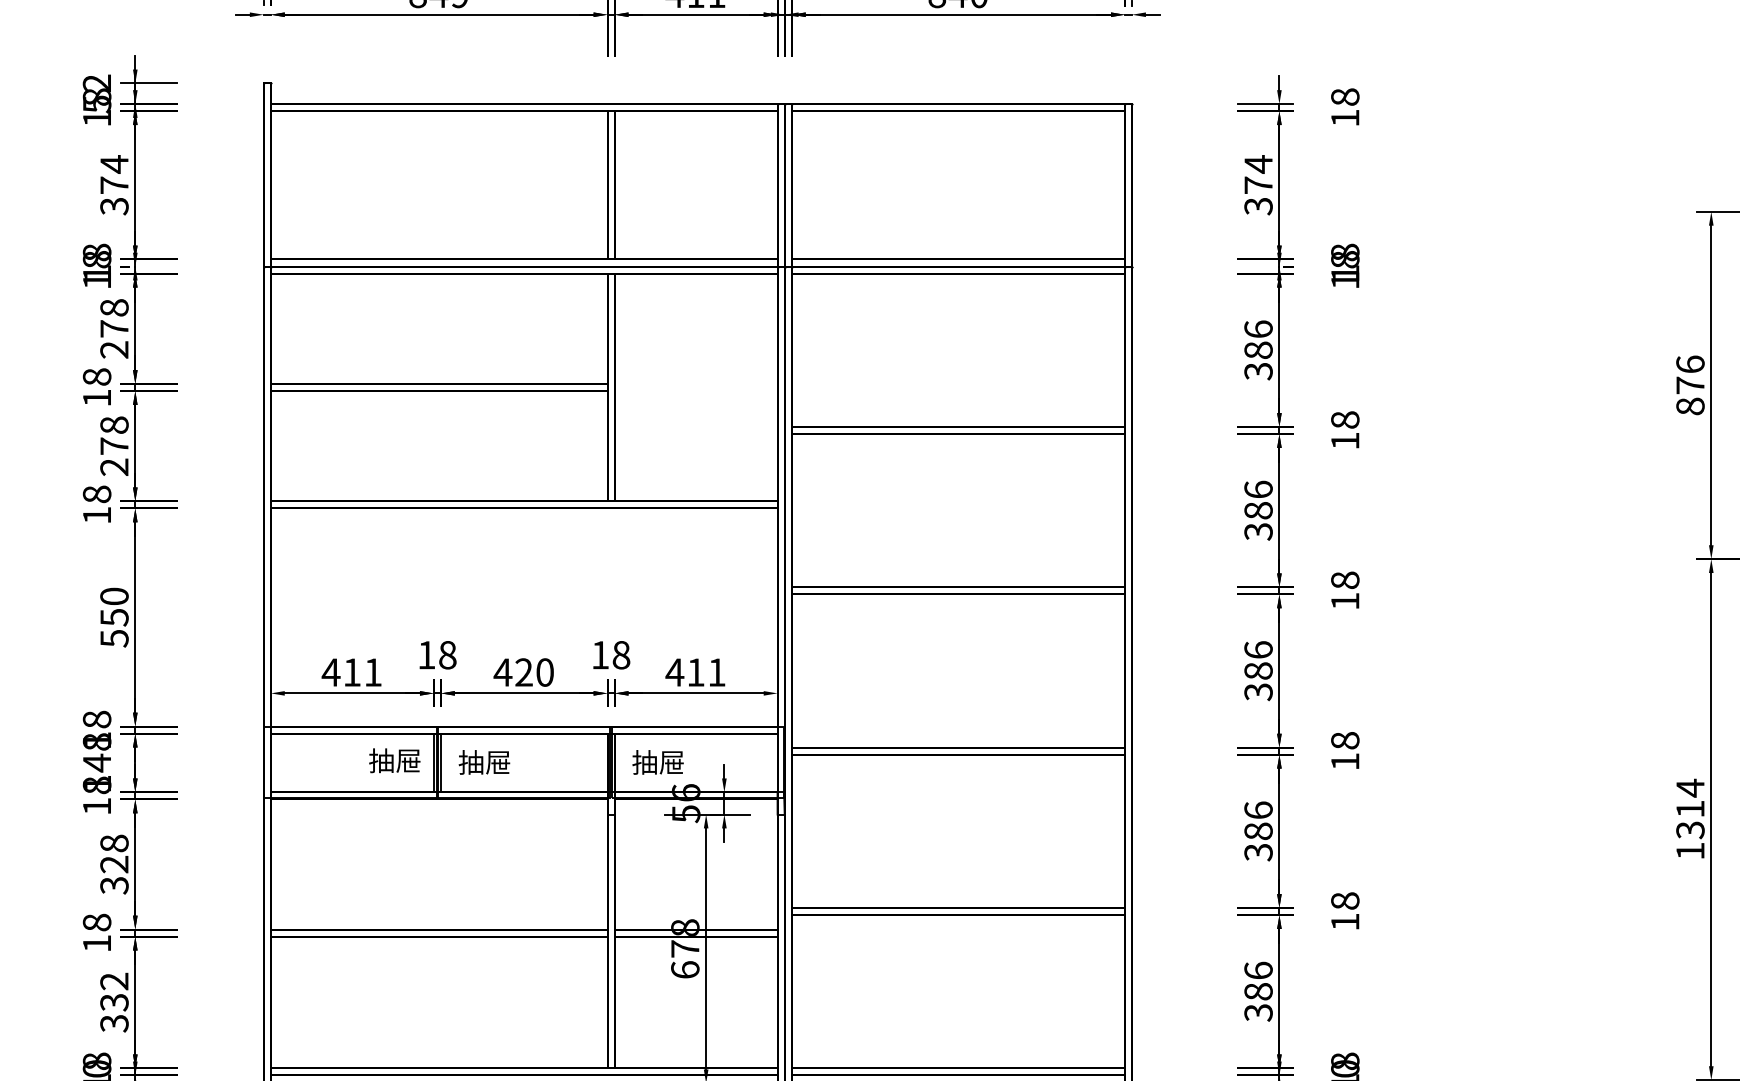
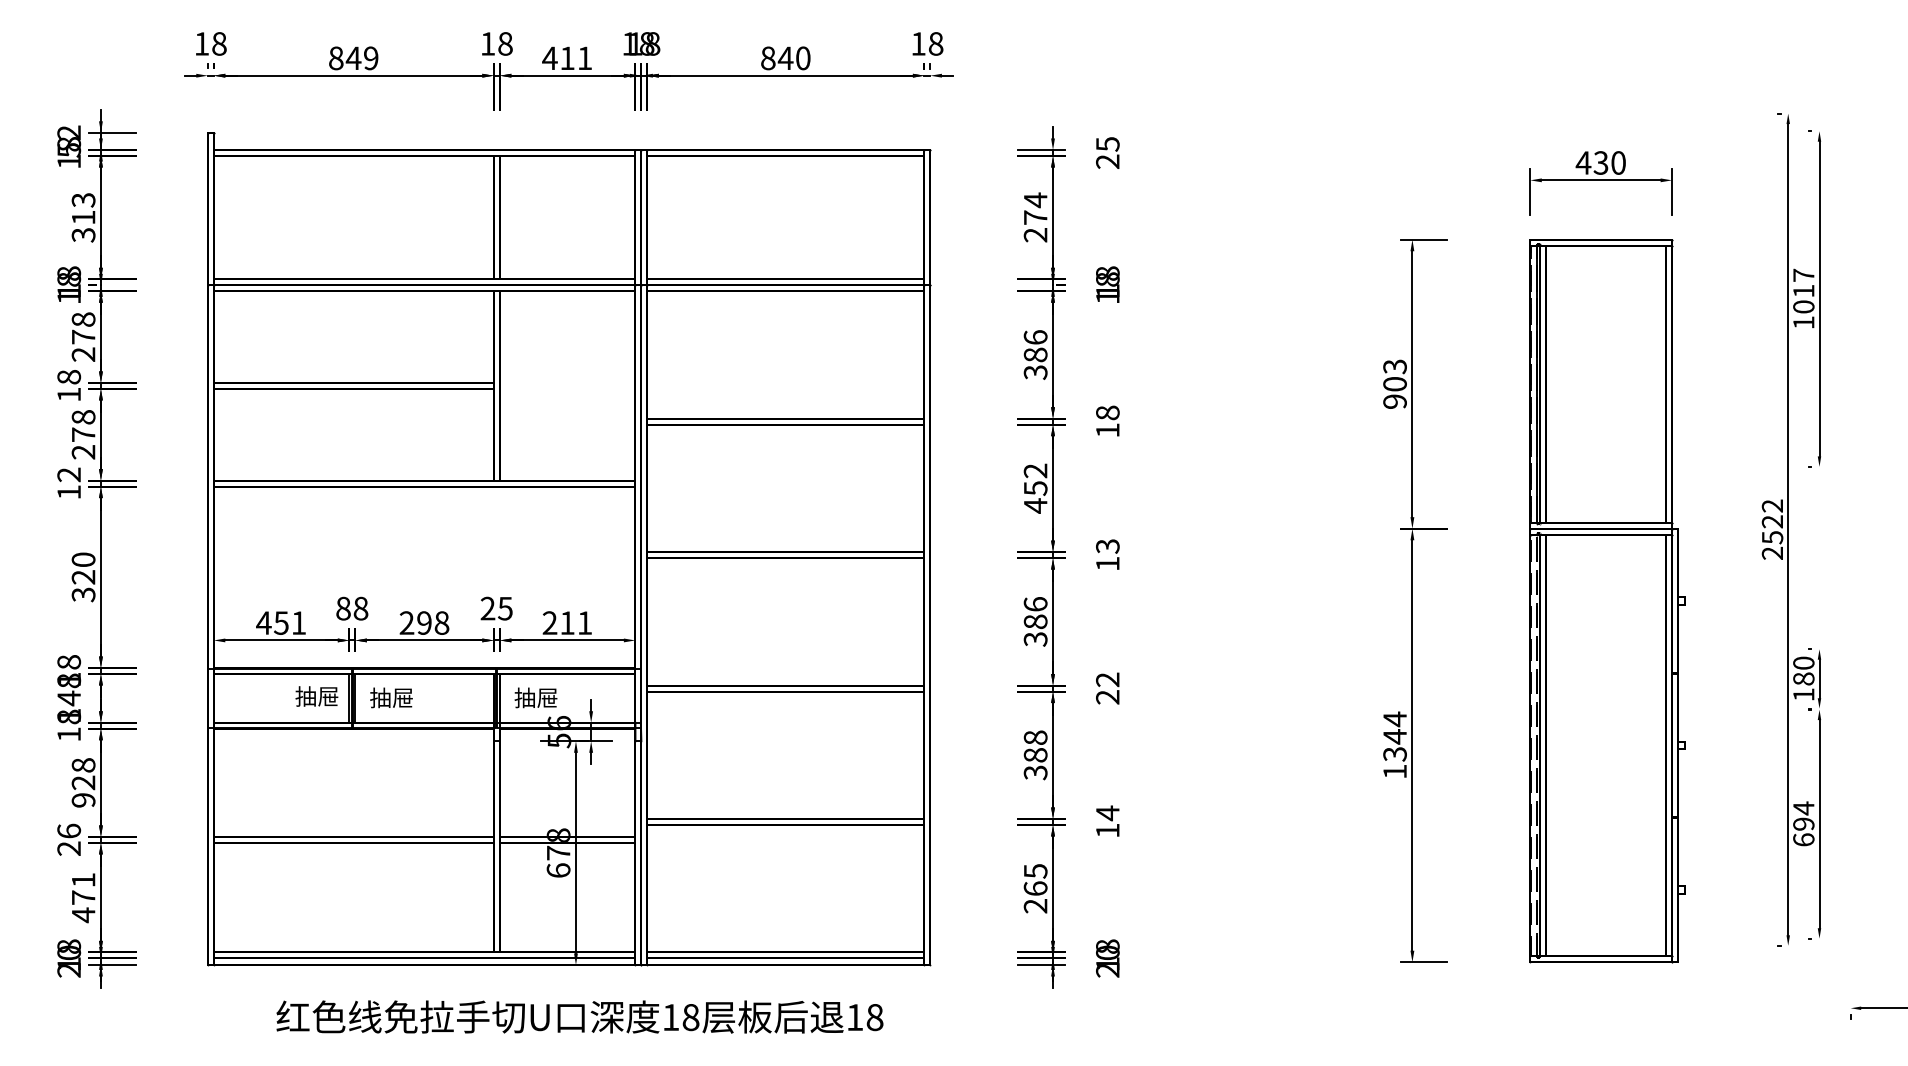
text: (1344, 107) -> (1107, 152), 18 -> 25
text: (114, 174) -> (83, 208), 374 -> 313
text: (1258, 206) -> (1035, 235), 374 -> 274
text: (1689, 384) -> (1394, 383), 876 -> 903
text: (97, 493) -> (69, 474), 18 -> 12
text: (1258, 510) -> (1035, 488), 386 -> 452
text: (1344, 580) -> (1107, 546), 18 -> 13
text: (114, 627) -> (83, 585), 550 -> 320
text: (426, 654) -> (343, 608), 18 -> 88
text: (610, 654) -> (496, 608), 18 -> 25
text: (352, 671) -> (281, 622), 411 -> 451
text: (524, 671) -> (424, 622), 420 -> 298
text: (674, 671) -> (549, 622), 411 -> 211
text: (1344, 751) -> (1107, 688), 18 -> 22
text: (1689, 808) -> (1394, 736), 1314 -> 1344
text: (1258, 810) -> (1035, 737), 386 -> 388
text: (114, 885) -> (83, 800), 328 -> 928
text: (1344, 901) -> (1107, 813), 18 -> 14
text: (96, 932) -> (68, 839), 18 -> 26
text: (1258, 991) -> (1035, 888), 386 -> 265
text: (114, 1003) -> (83, 898), 332 -> 471

